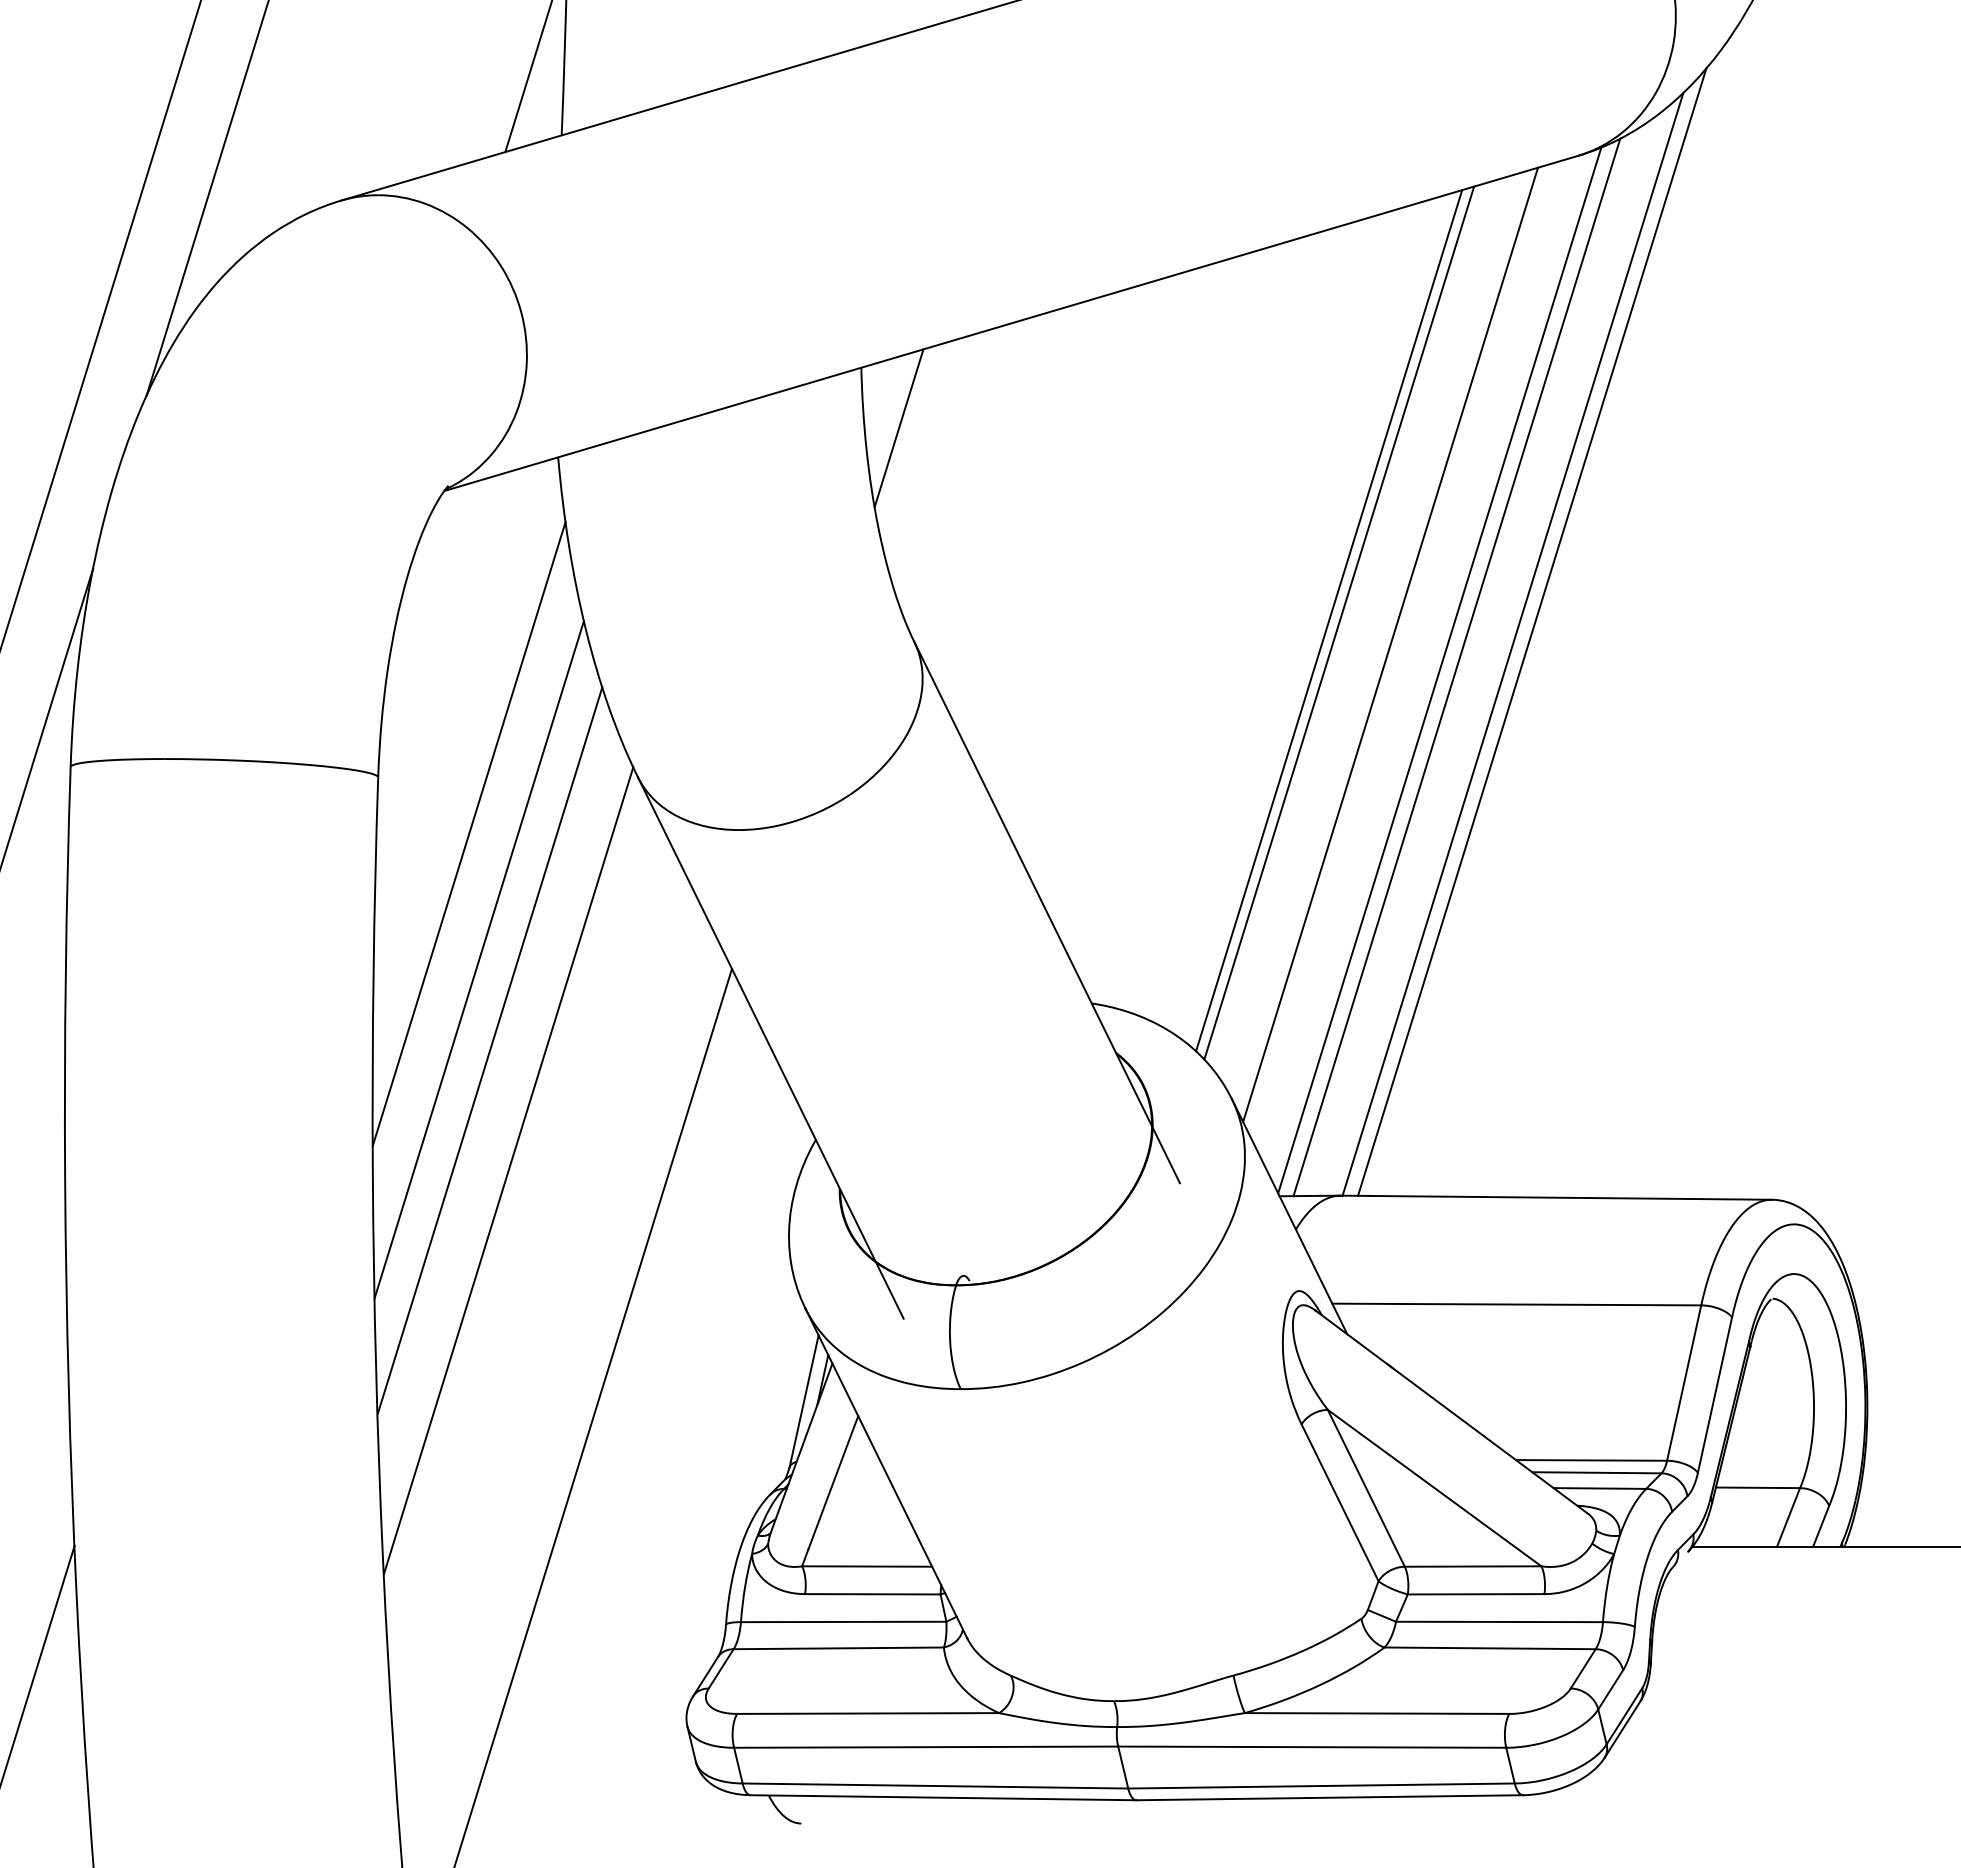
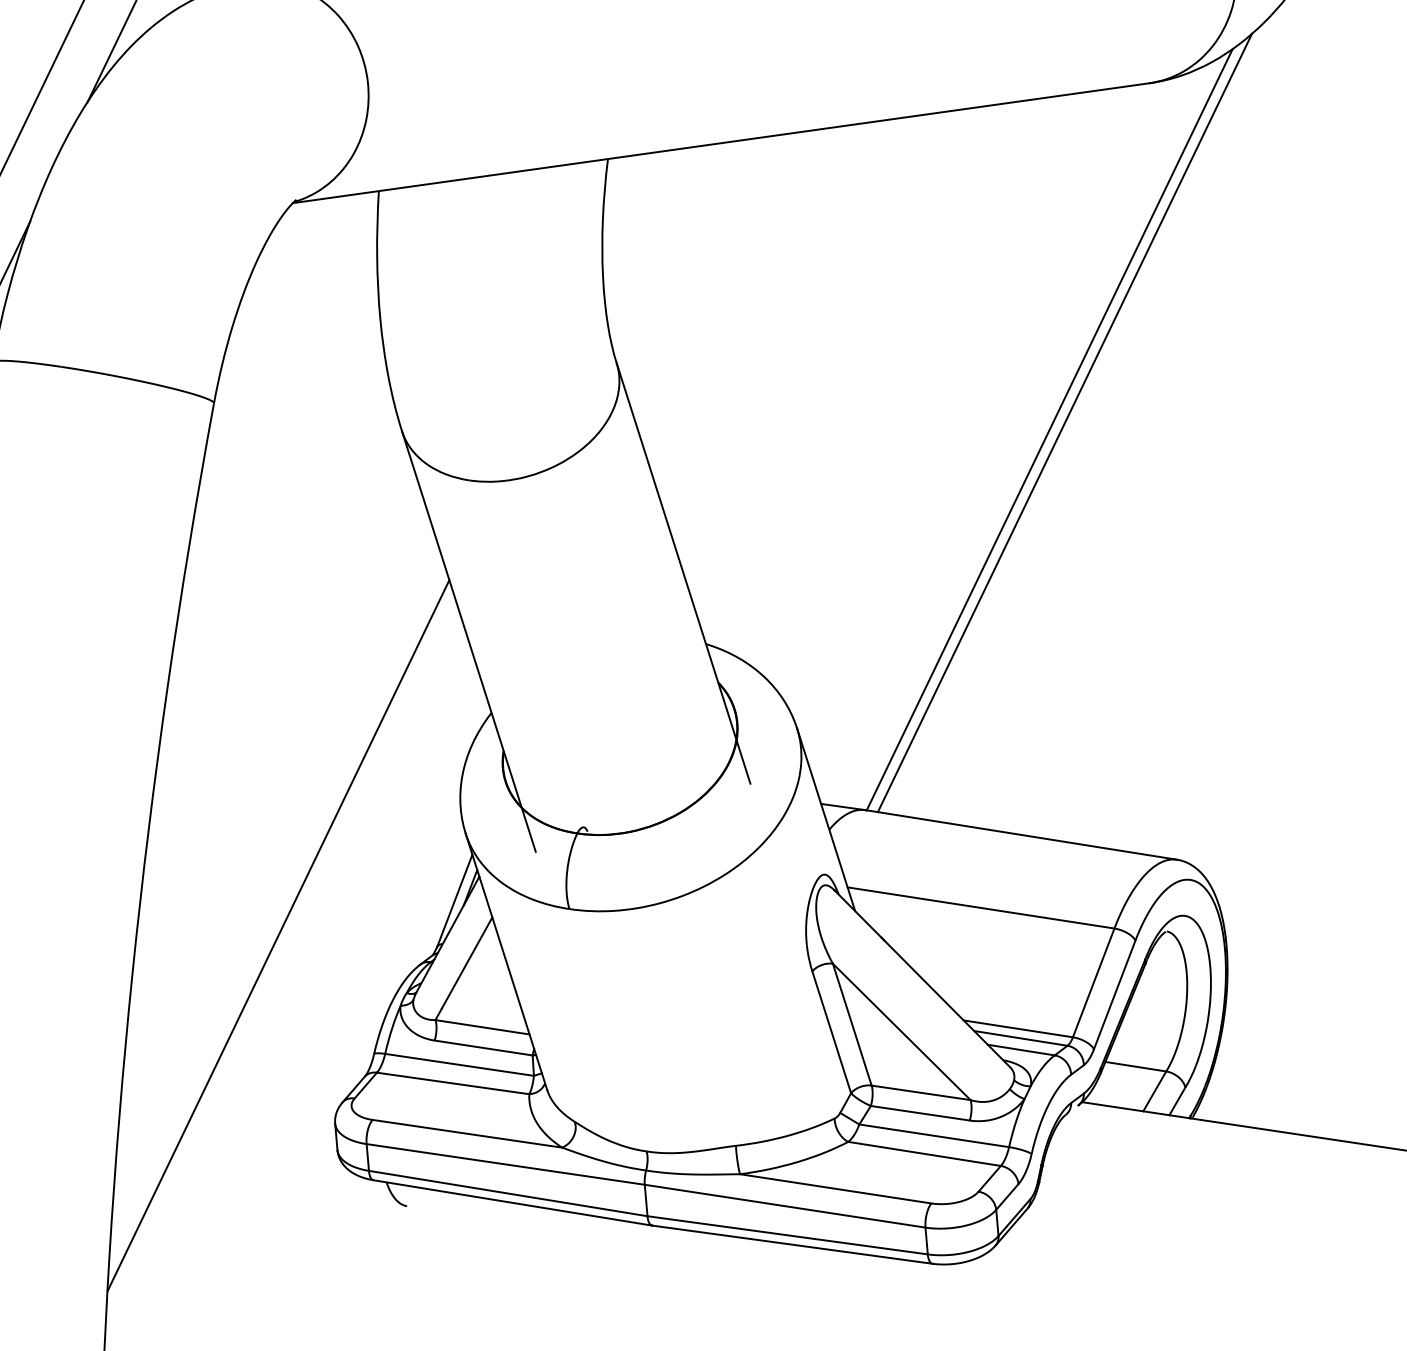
line: (898, 428) -> (628, 207), removed
line: (1329, 620) -> (919, 392), removed
line: (1339, 622) -> (926, 395), removed
line: (1390, 644) -> (961, 416), removed
line: (1456, 667) -> (1006, 440), removed
line: (1439, 670) -> (993, 440), removed
line: (468, 833) -> (273, 453), removed
line: (478, 959) -> (266, 545), removed
line: (489, 1050) -> (265, 612), removed
line: (508, 1170) -> (265, 701), removed

